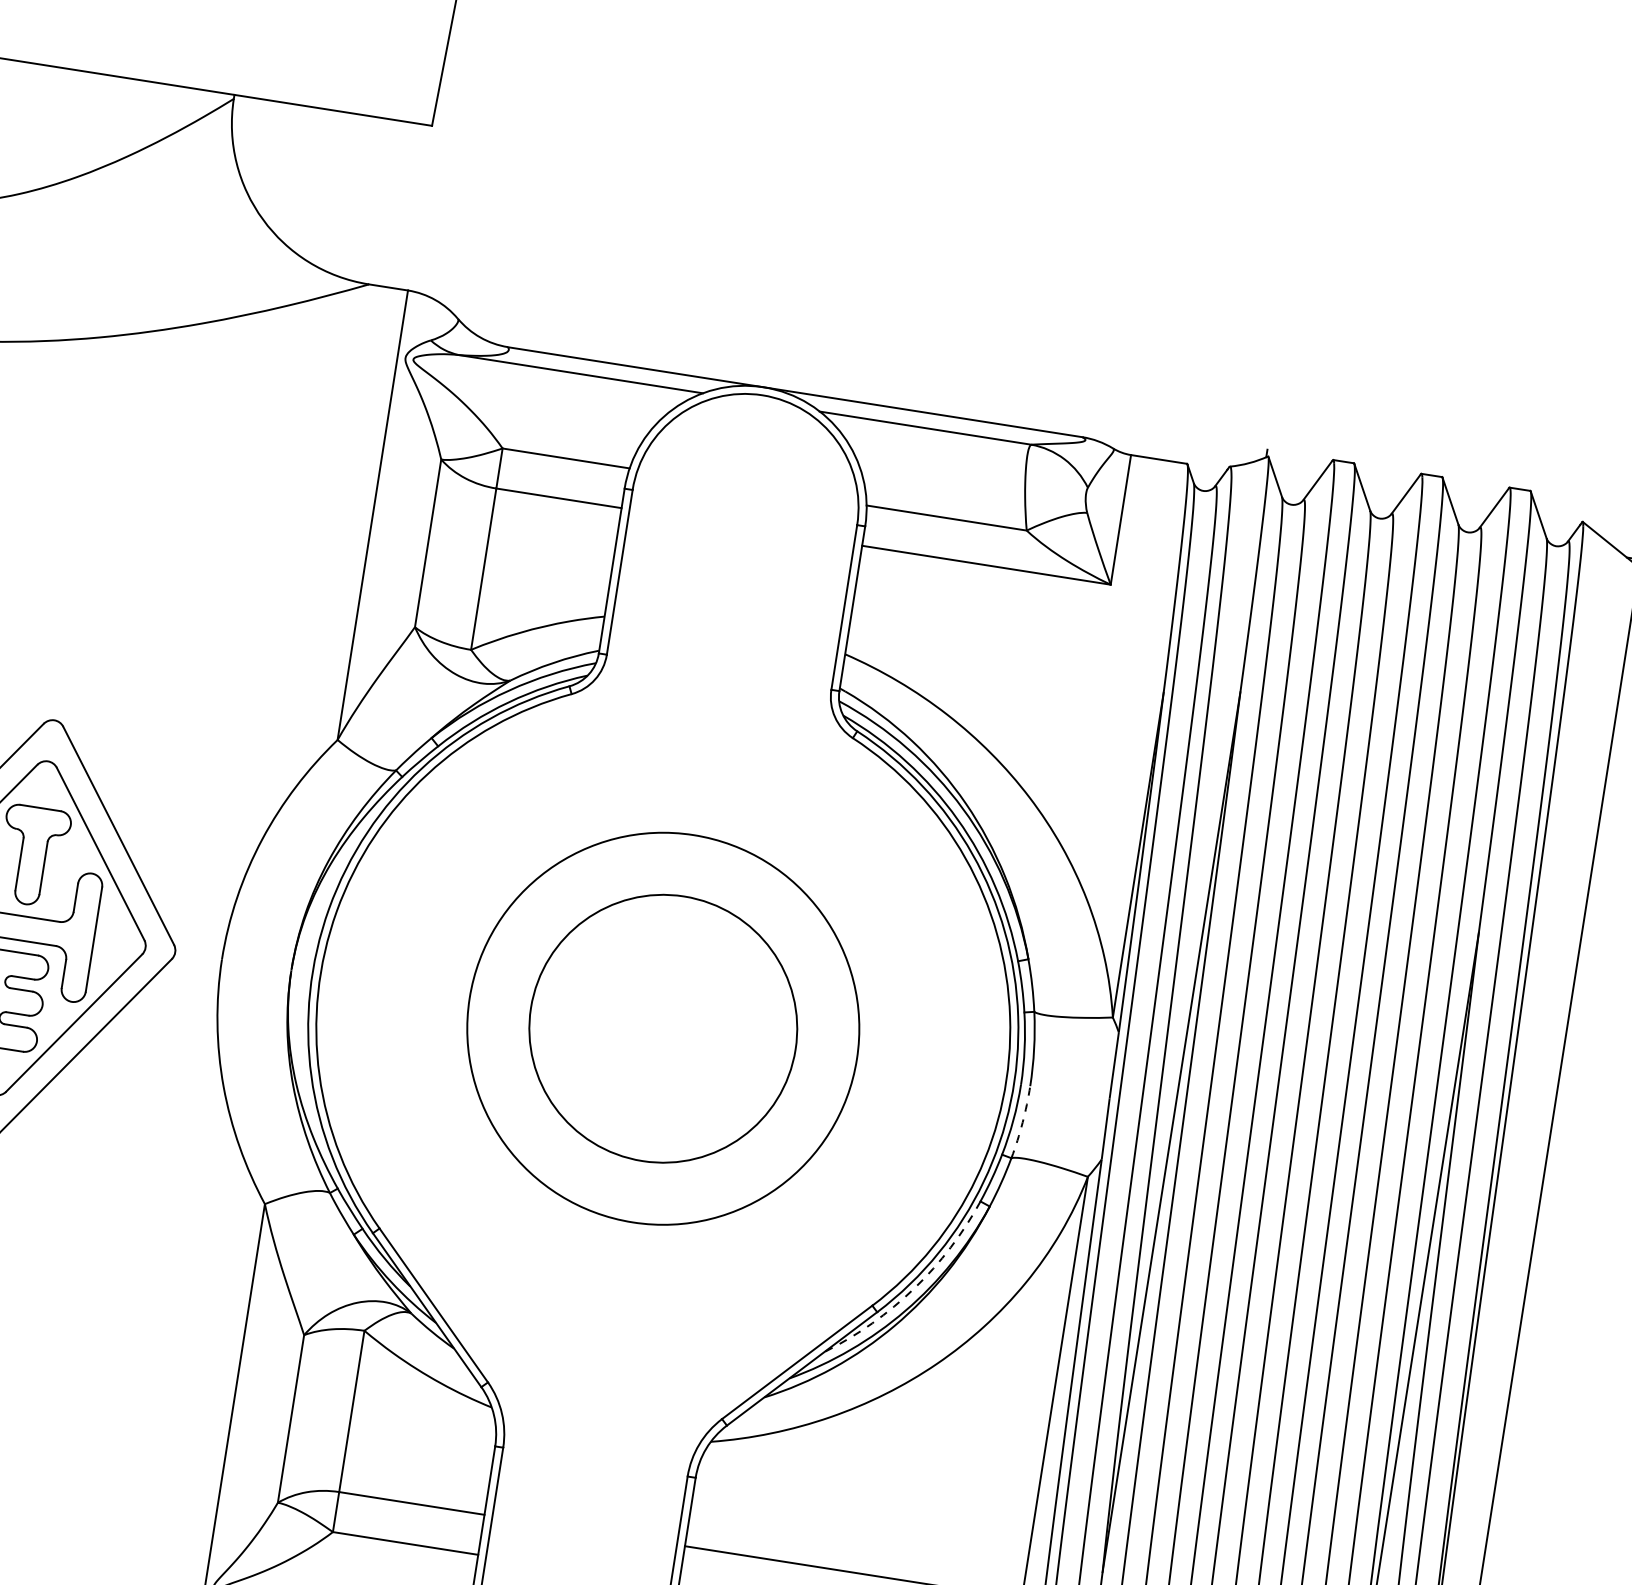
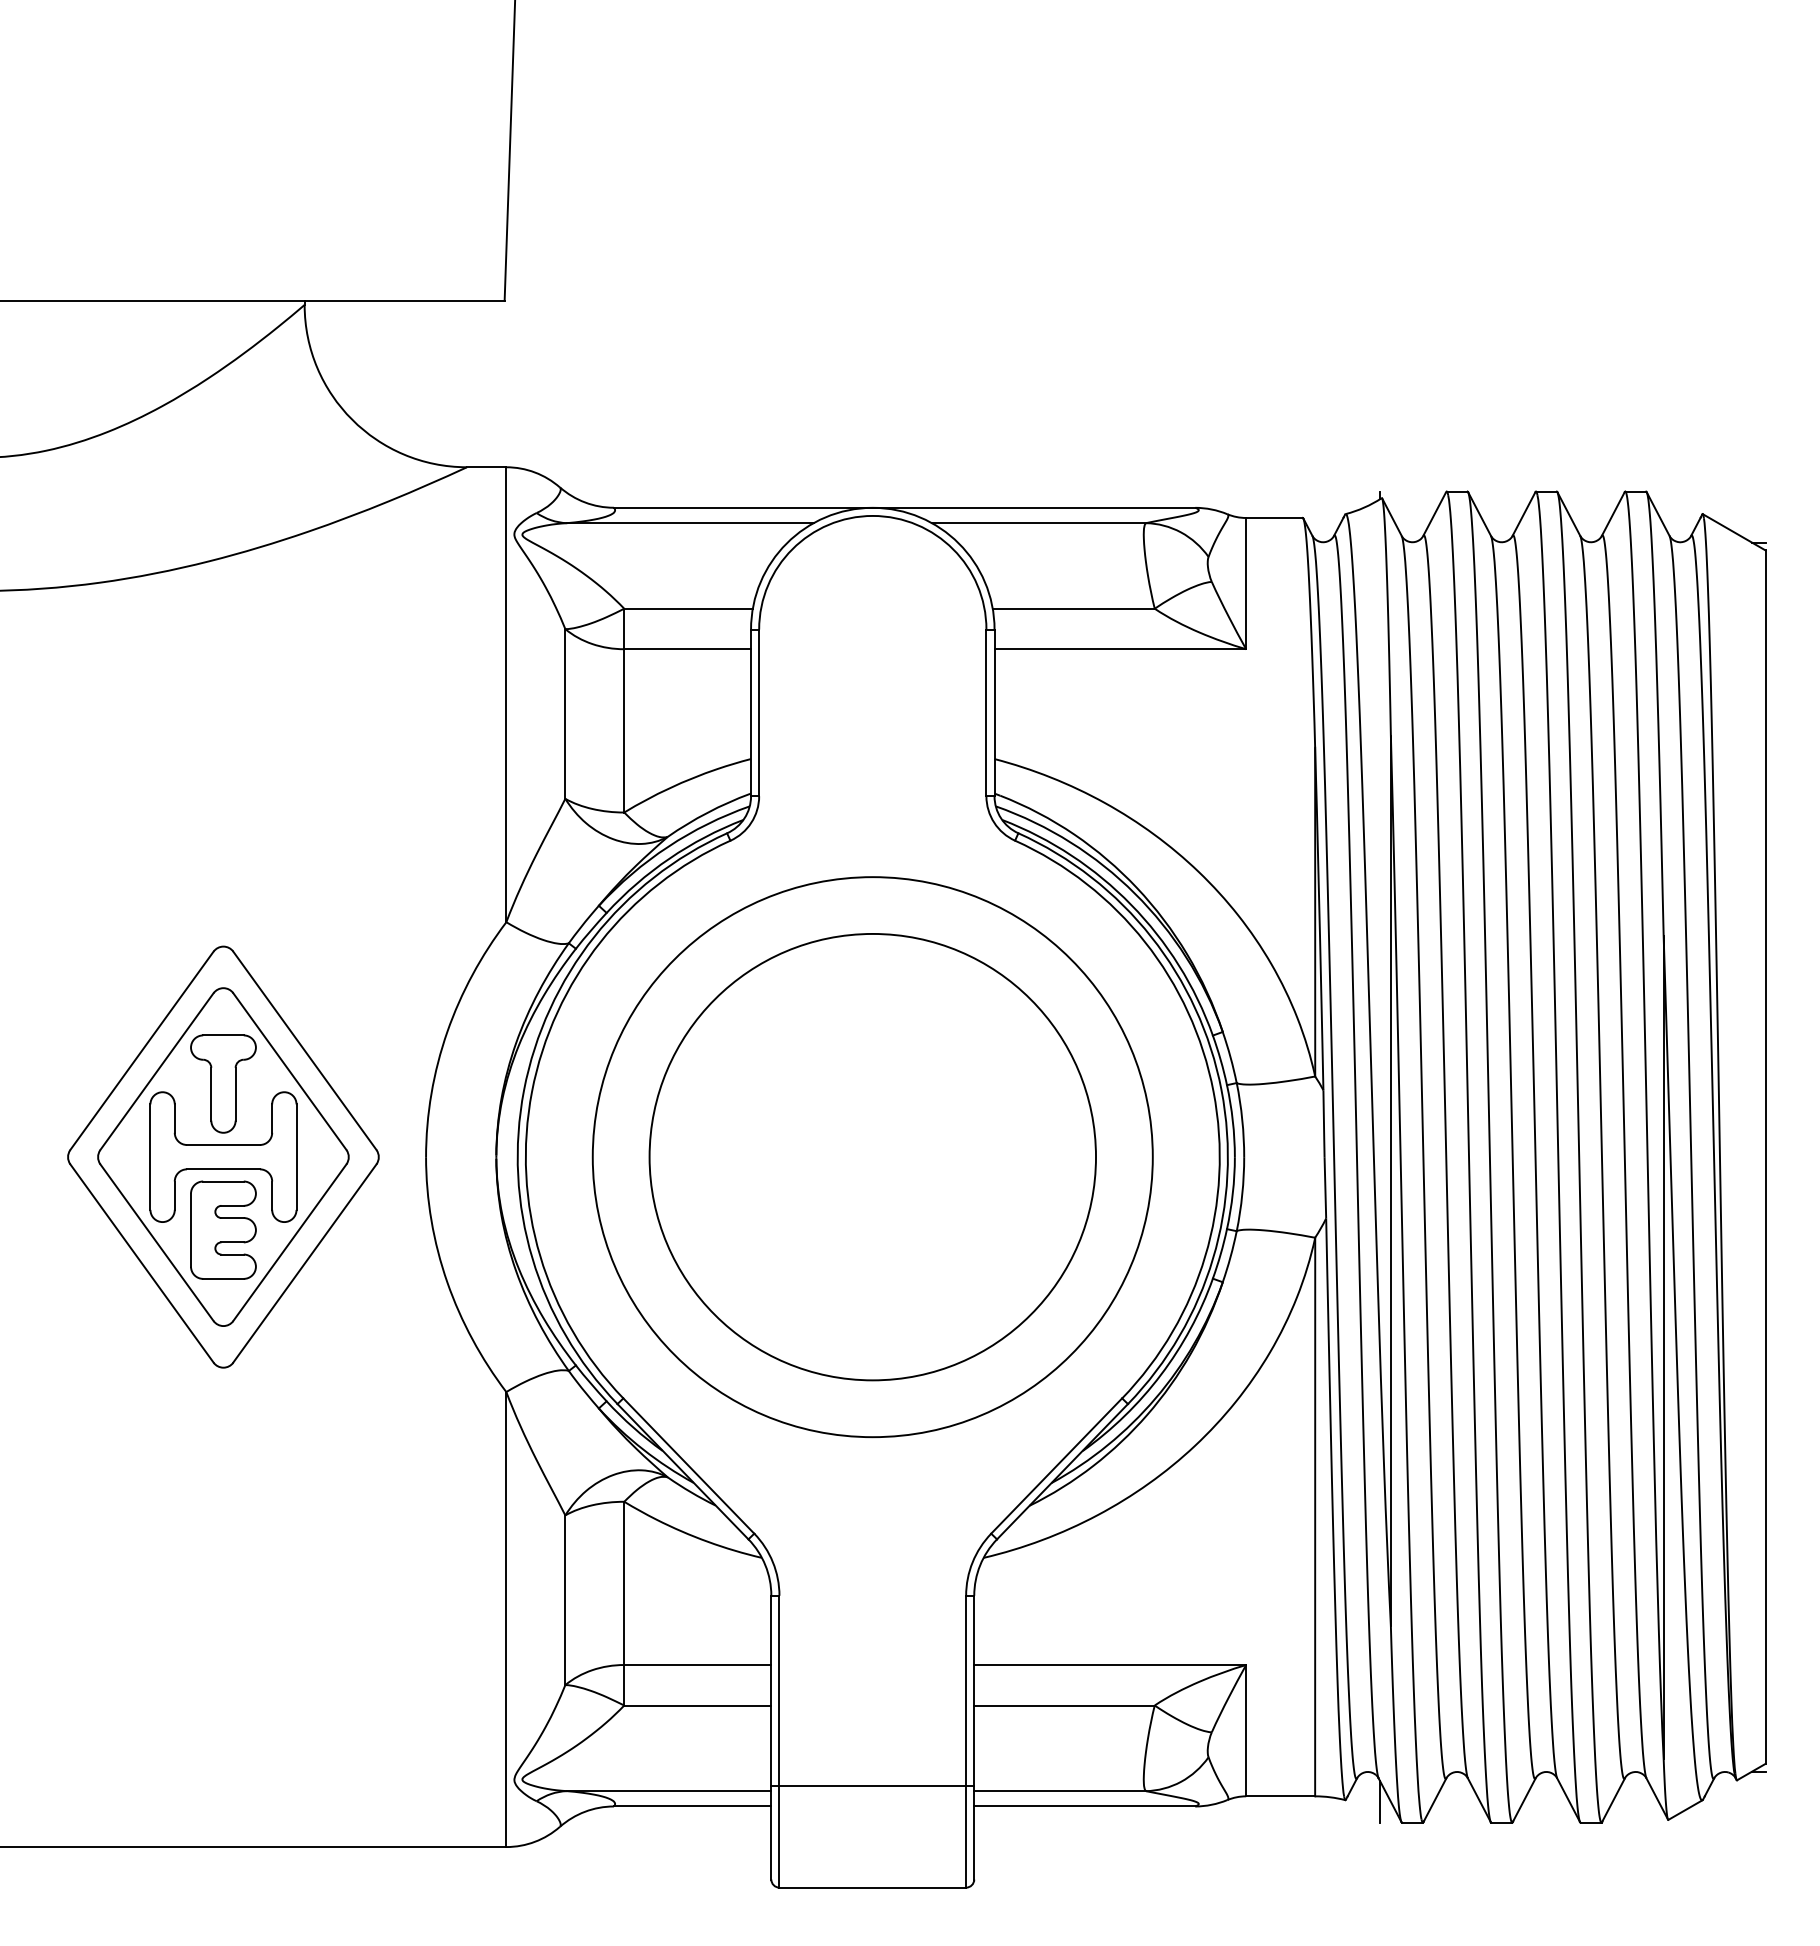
circle: (663, 1028) -> (872, 1156), size x1.67
circle: (662, 1029) -> (872, 1157), size x1.43
arc: (1022, 1122) -> (1242, 1194), dashed -> solid
arc: (914, 1288) -> (1161, 1374), dashed -> solid

